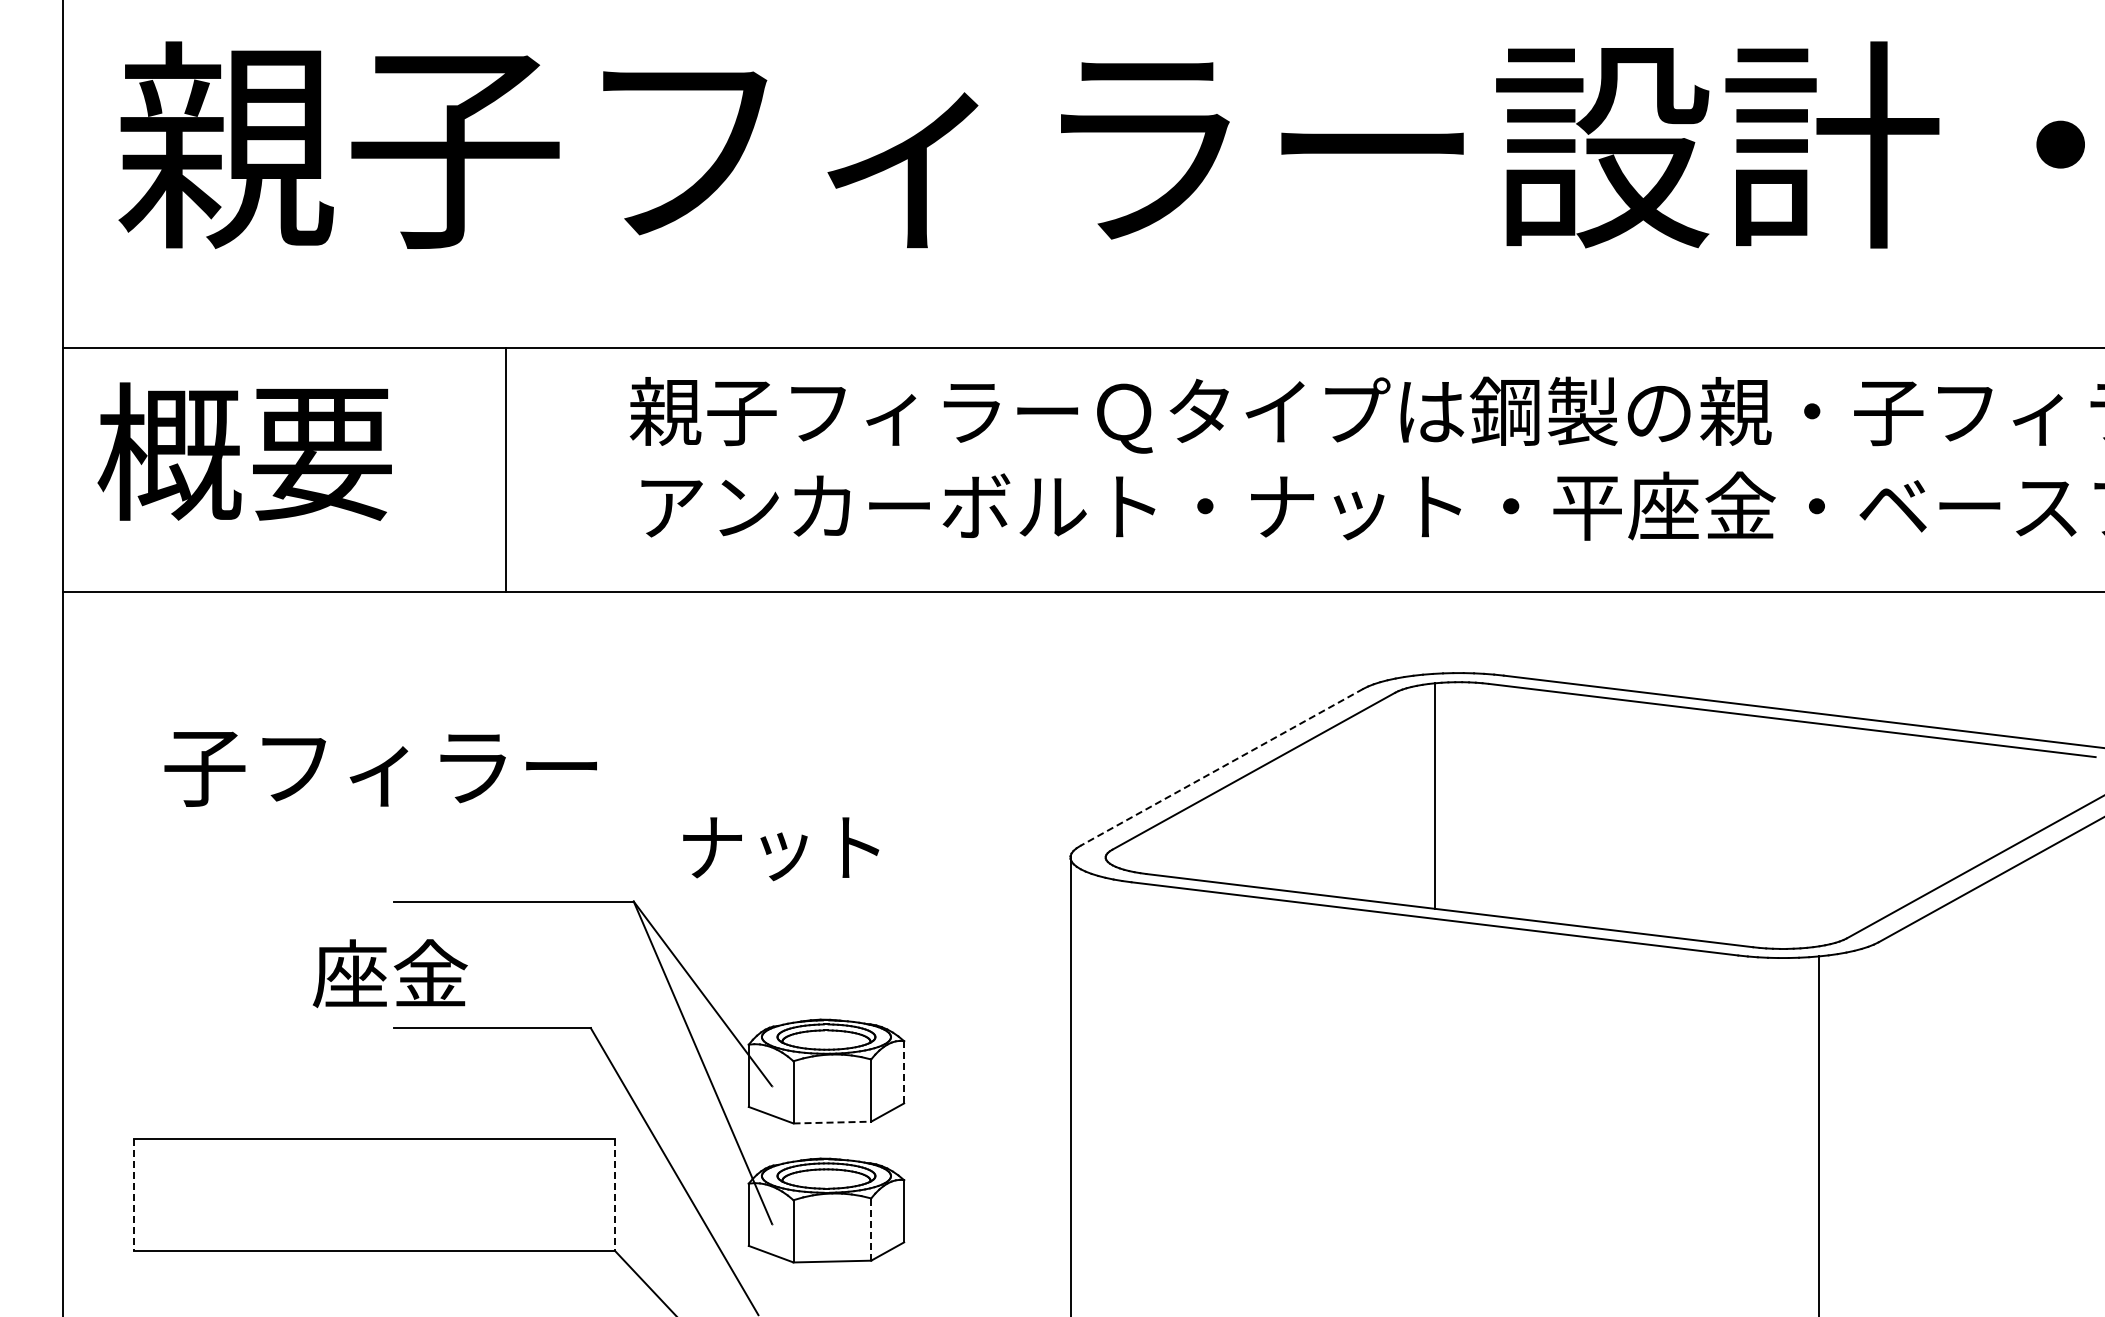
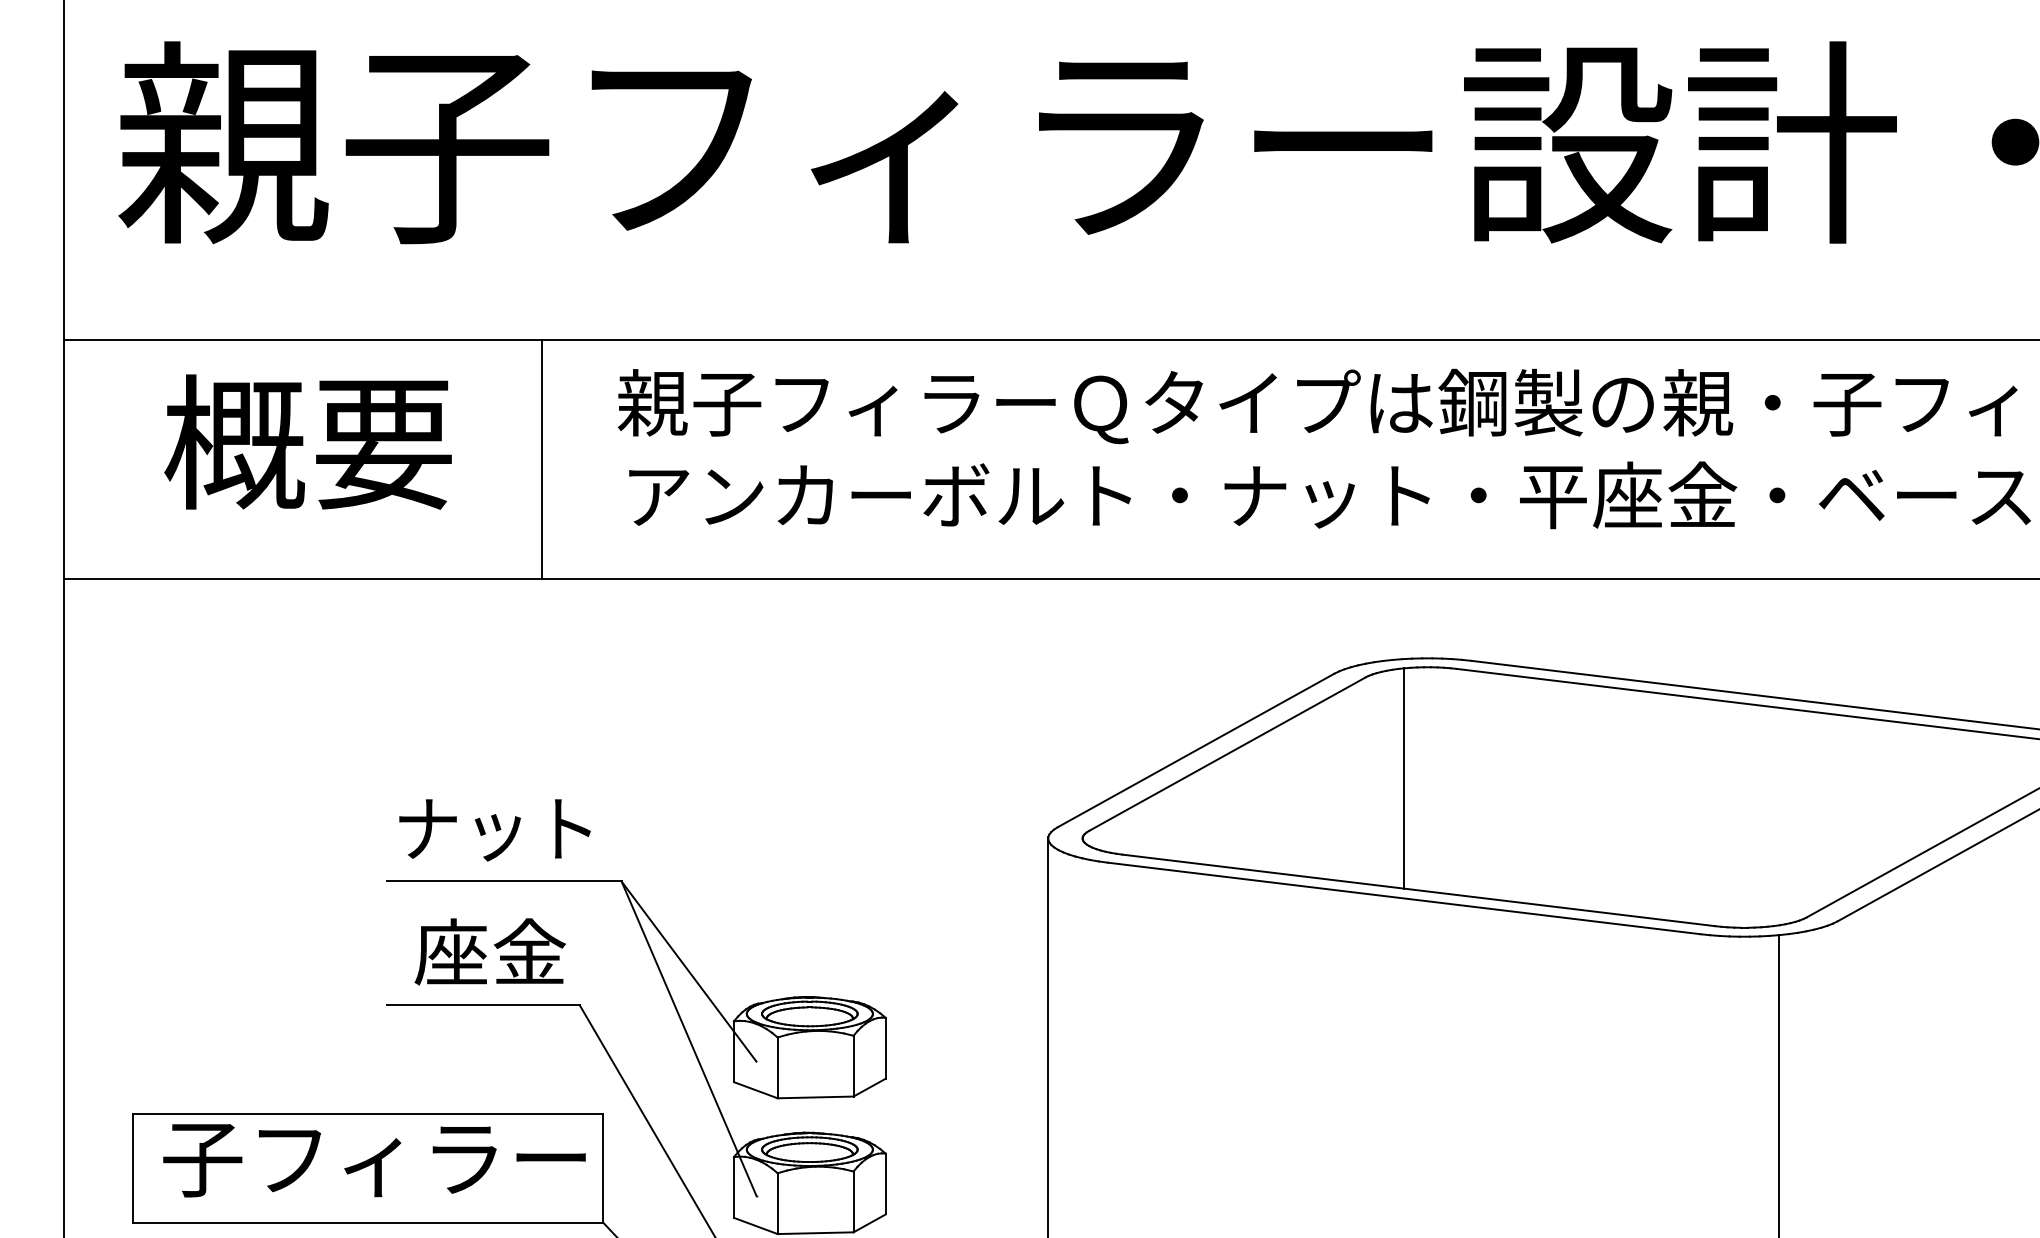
text: (244, 451) -> (307, 441), moved
line: (505, 469) -> (542, 459), moved
line: (1221, 767) -> (1195, 750), dashed -> solid
text: (380, 768) -> (374, 1159), moved
text: (781, 849) -> (495, 830), moved
text: (389, 973) -> (489, 951), moved
line: (904, 1071) -> (886, 1047), dashed -> solid
line: (832, 1122) -> (815, 1097), dashed -> solid
line: (133, 1195) -> (132, 1168), dashed -> solid
line: (615, 1195) -> (603, 1168), dashed -> solid
line: (871, 1229) -> (853, 1201), dashed -> solid

